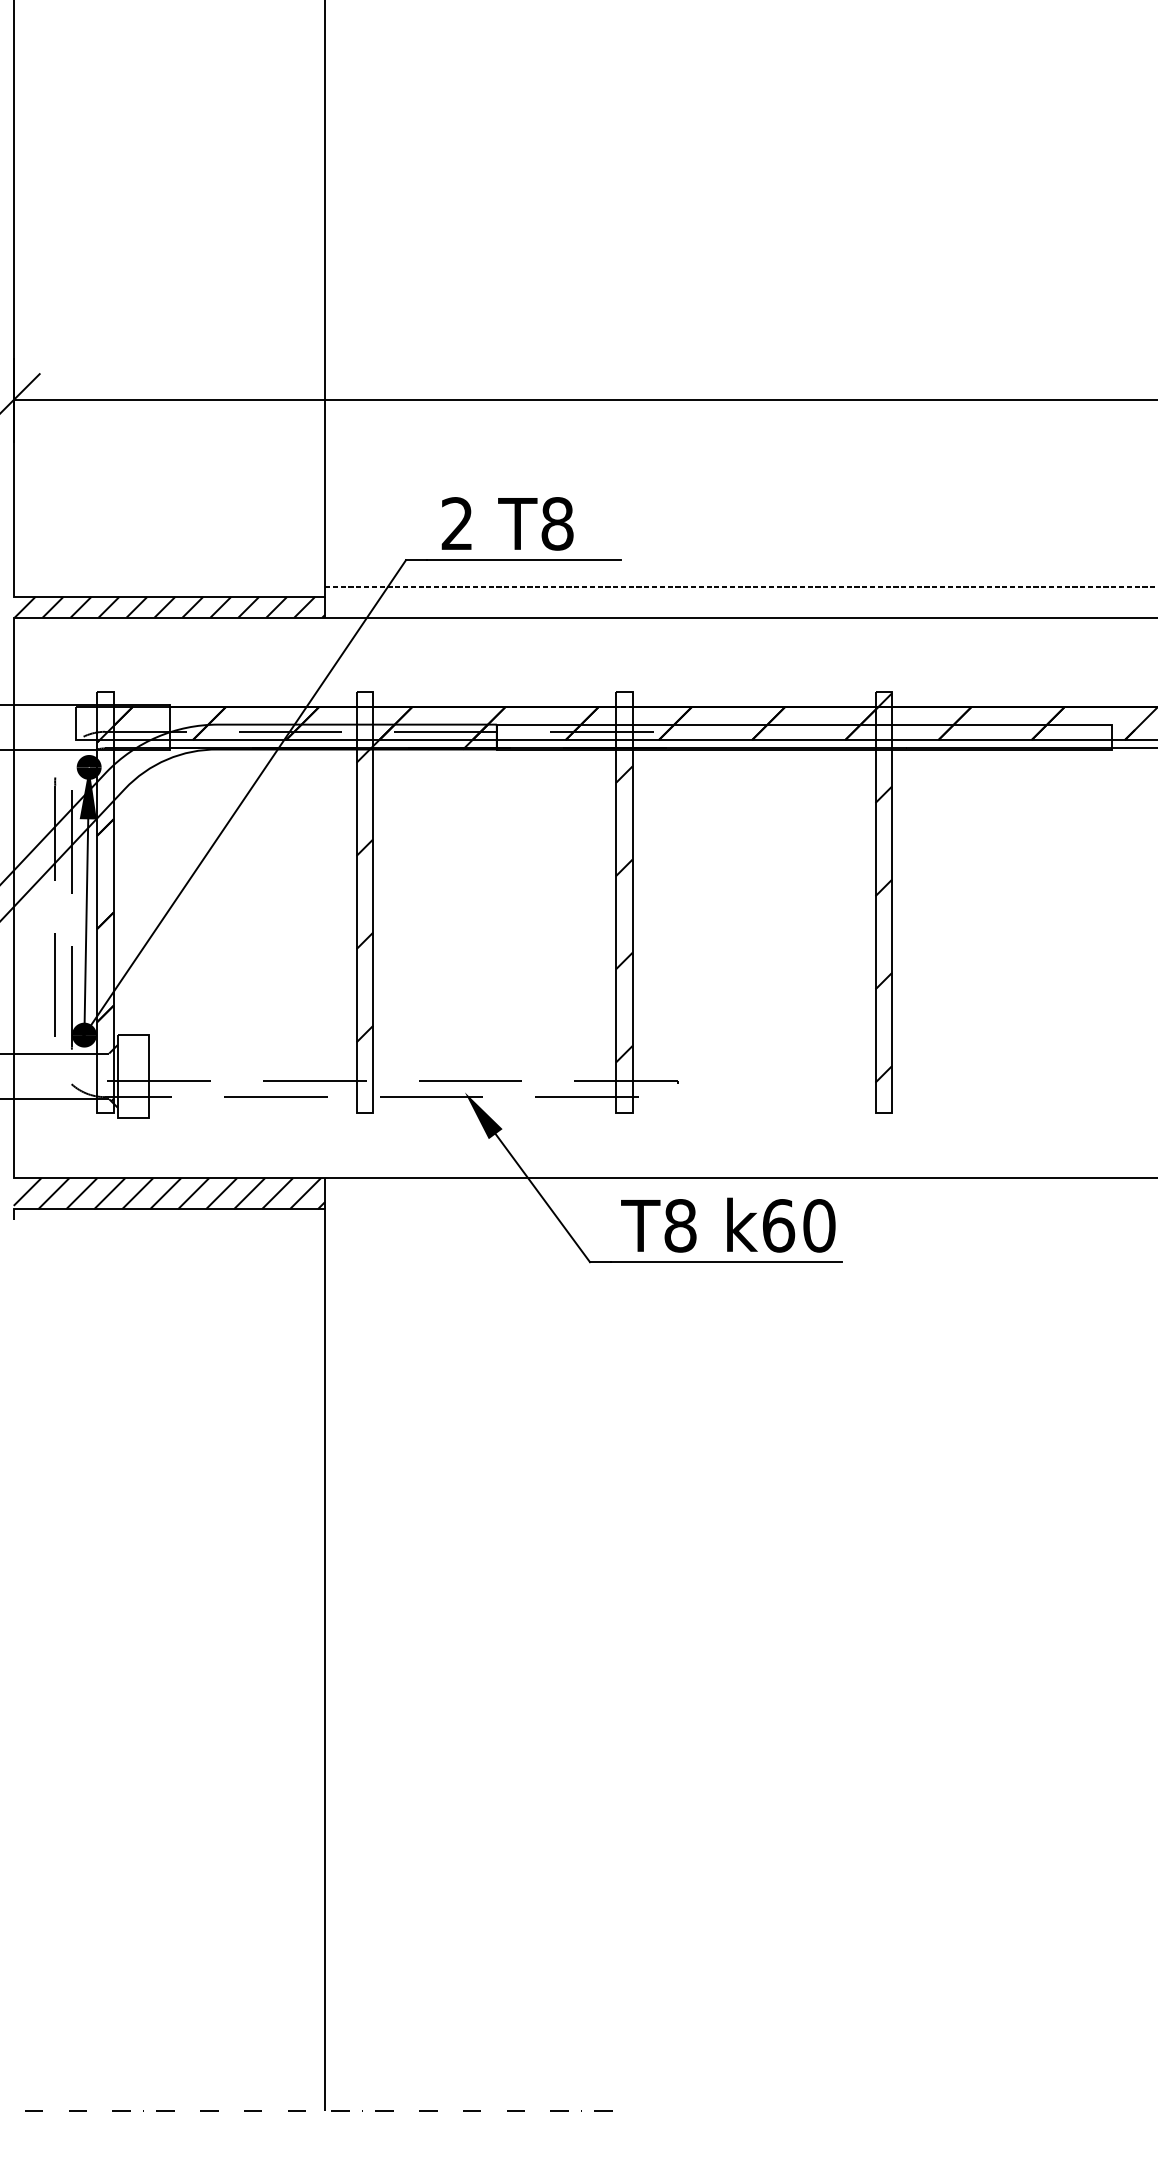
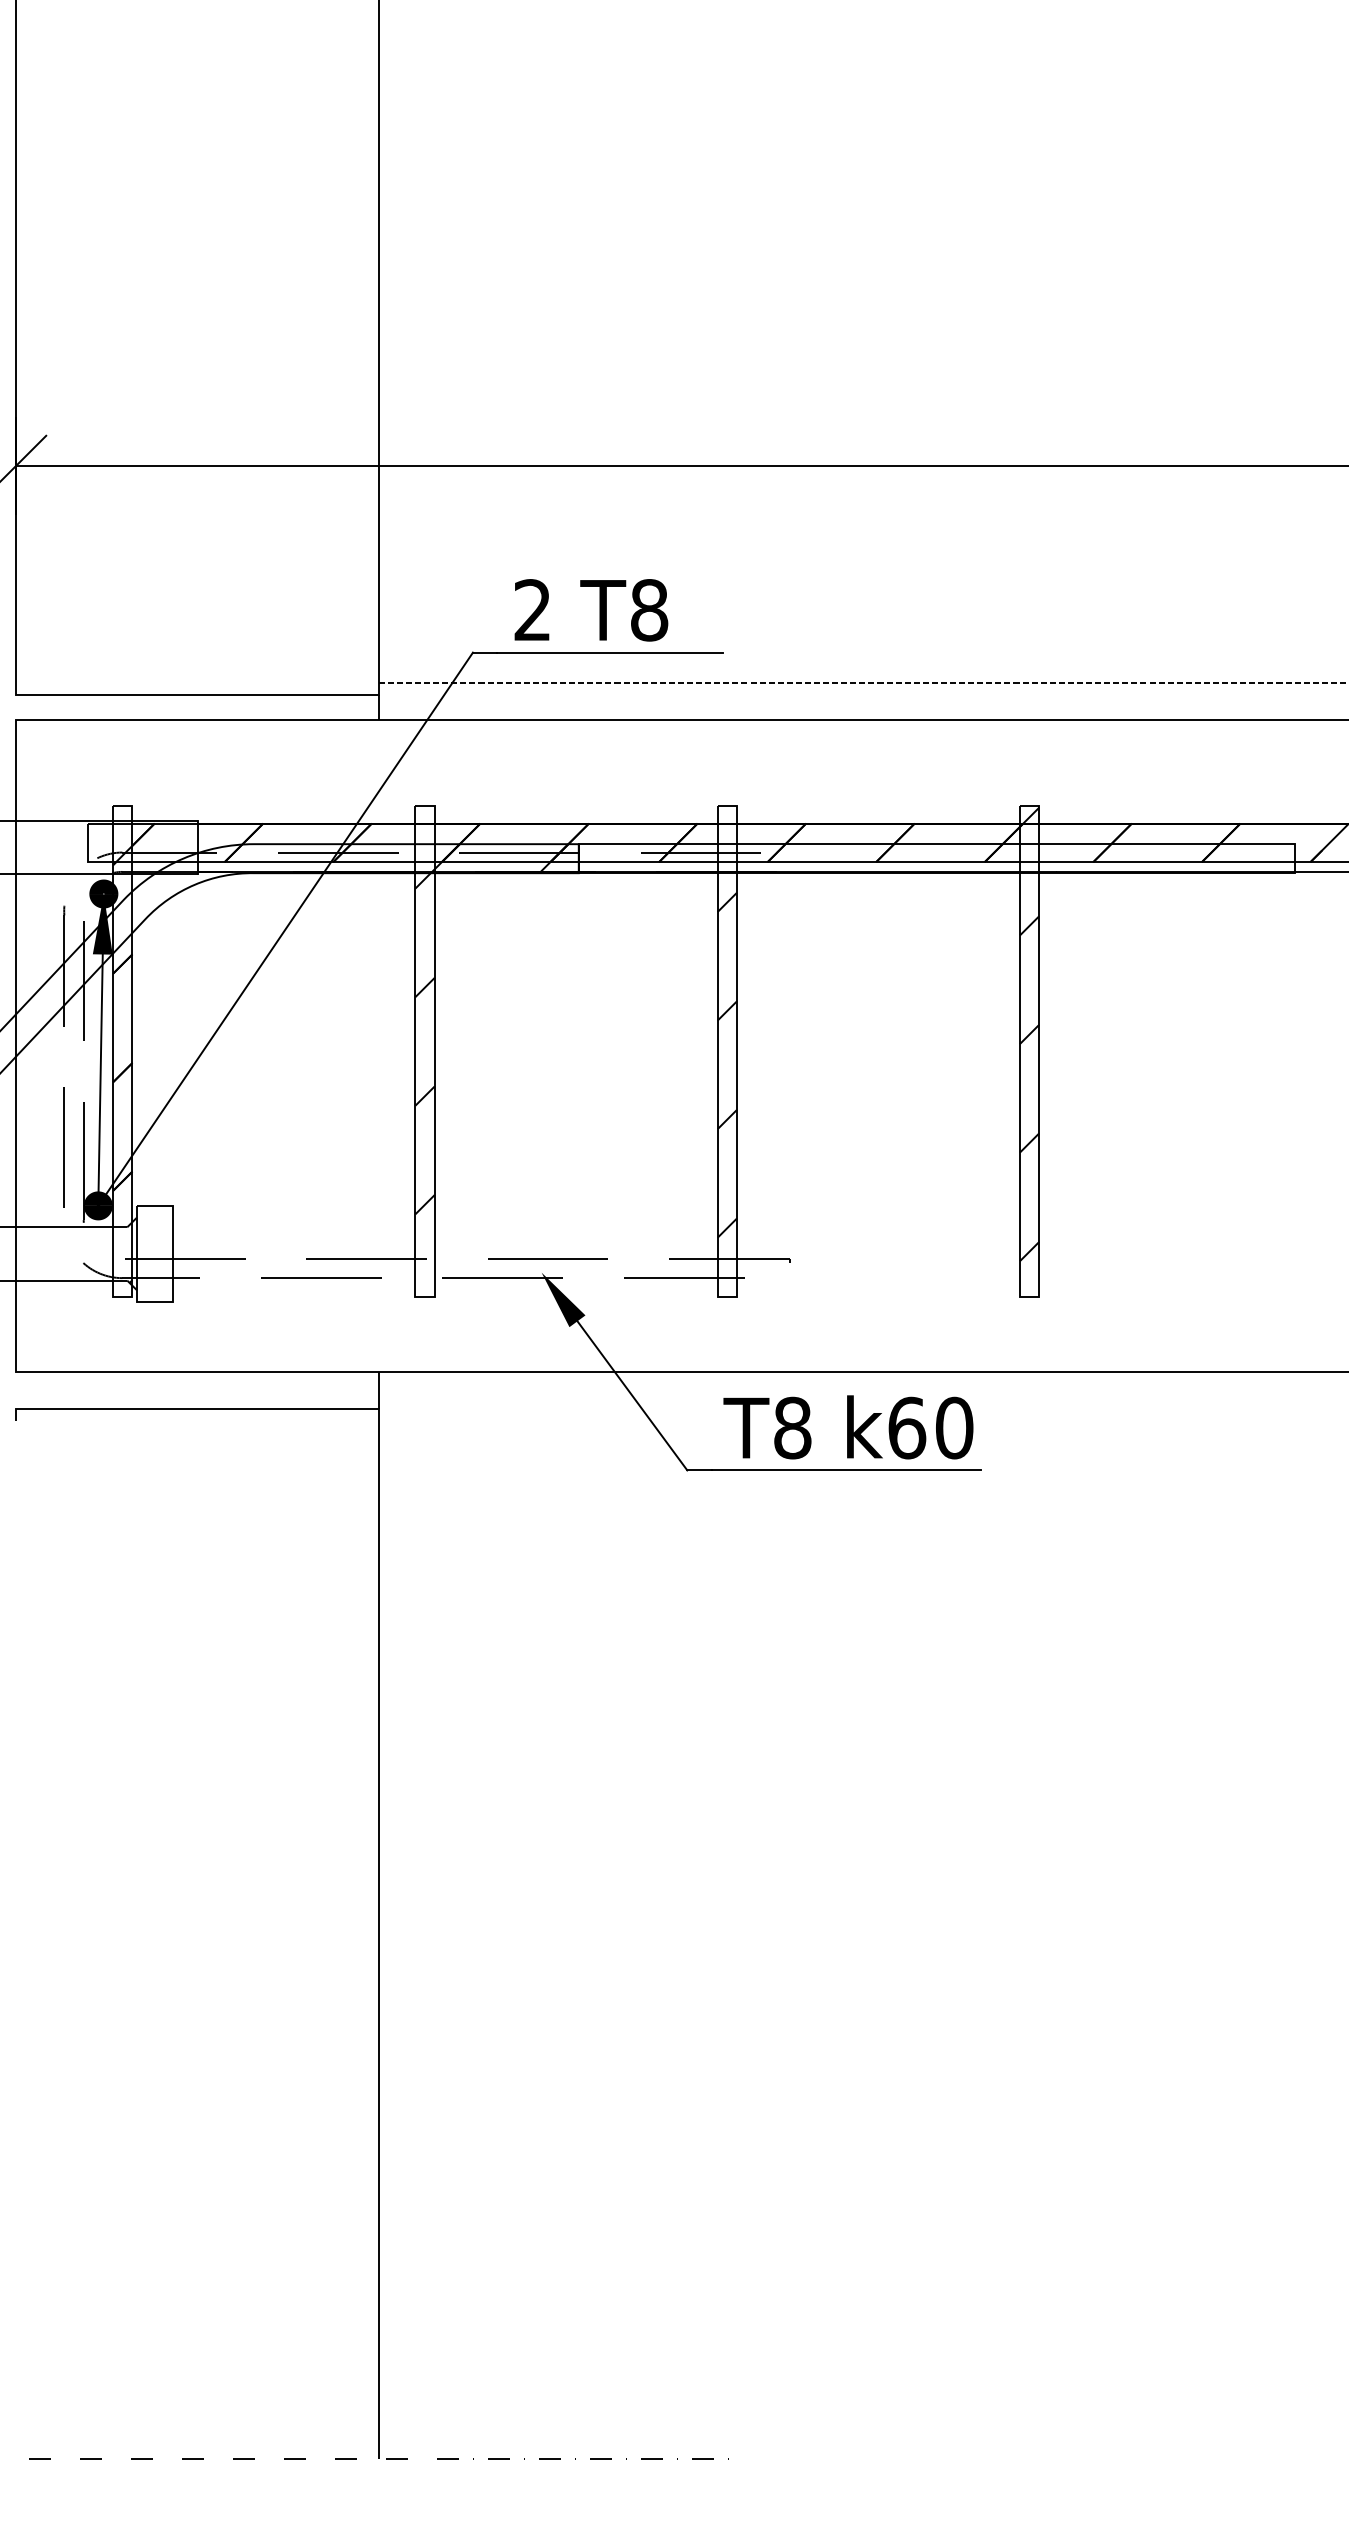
hatch: (169, 606) -> (197, 706), removed
hatch: (169, 1193) -> (197, 1390), removed

